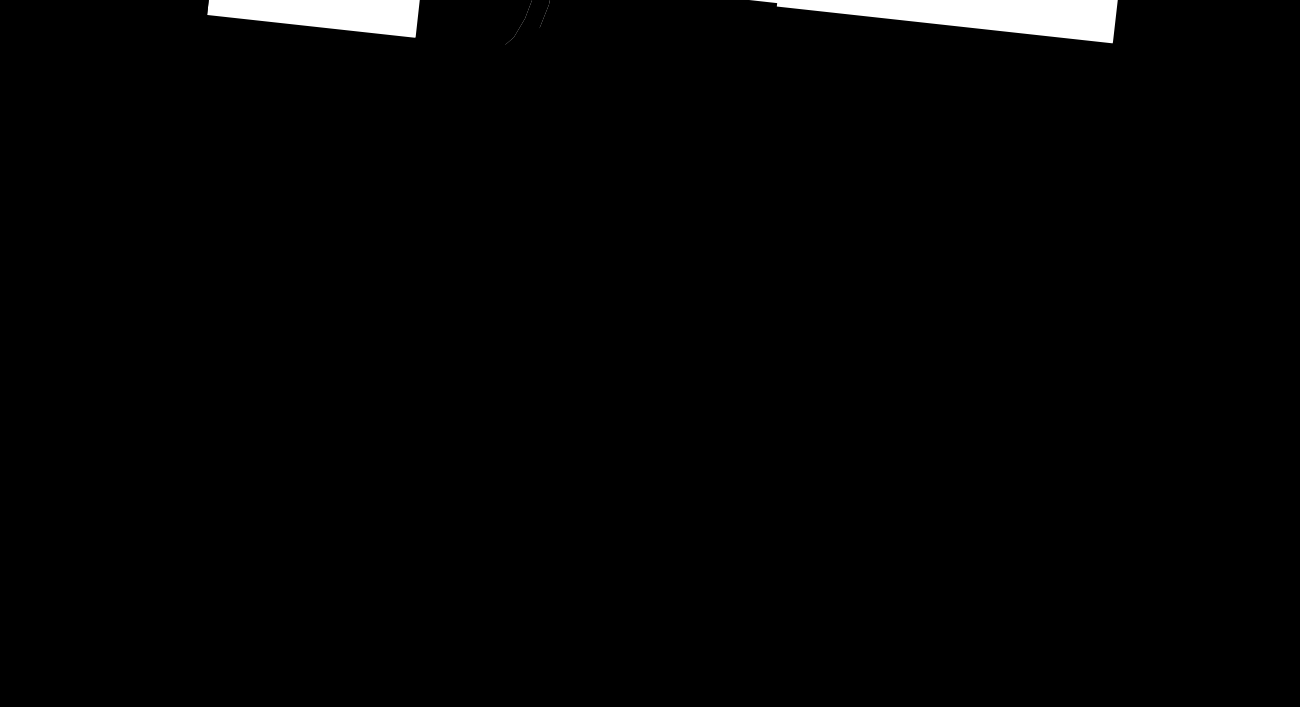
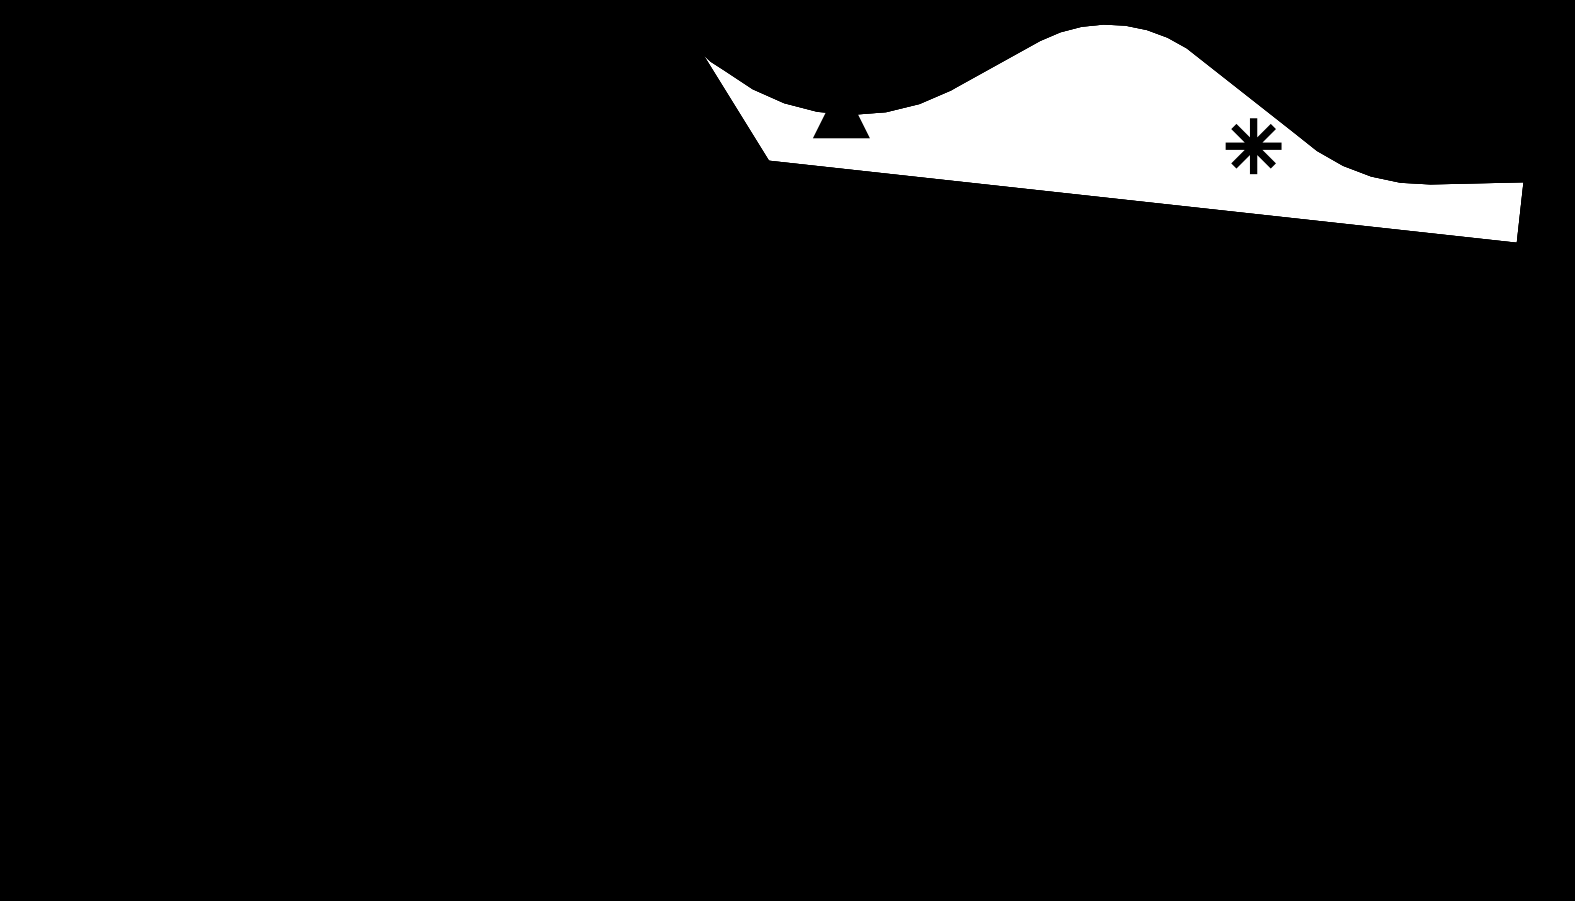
fill: (797, 196) -> (1110, 133), removed

